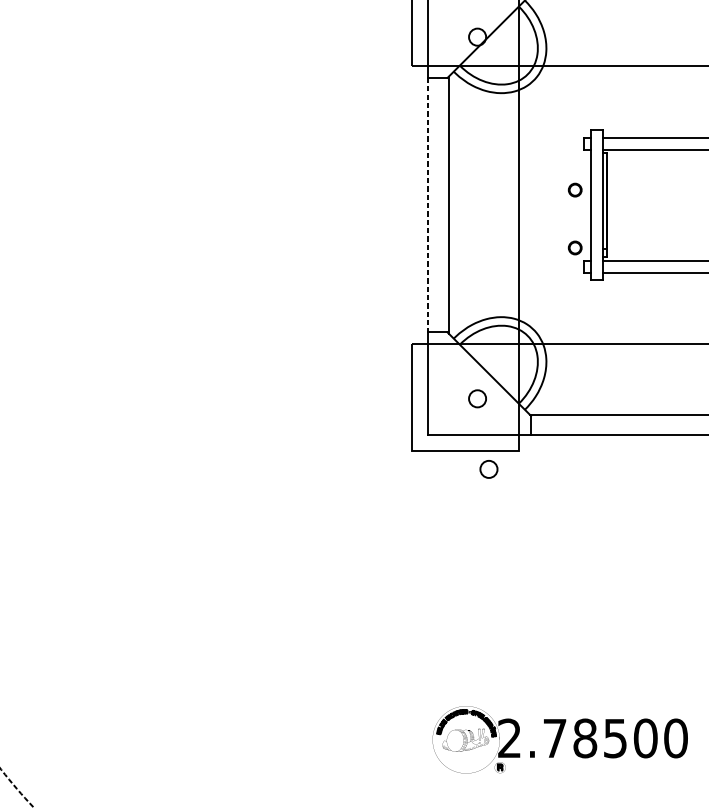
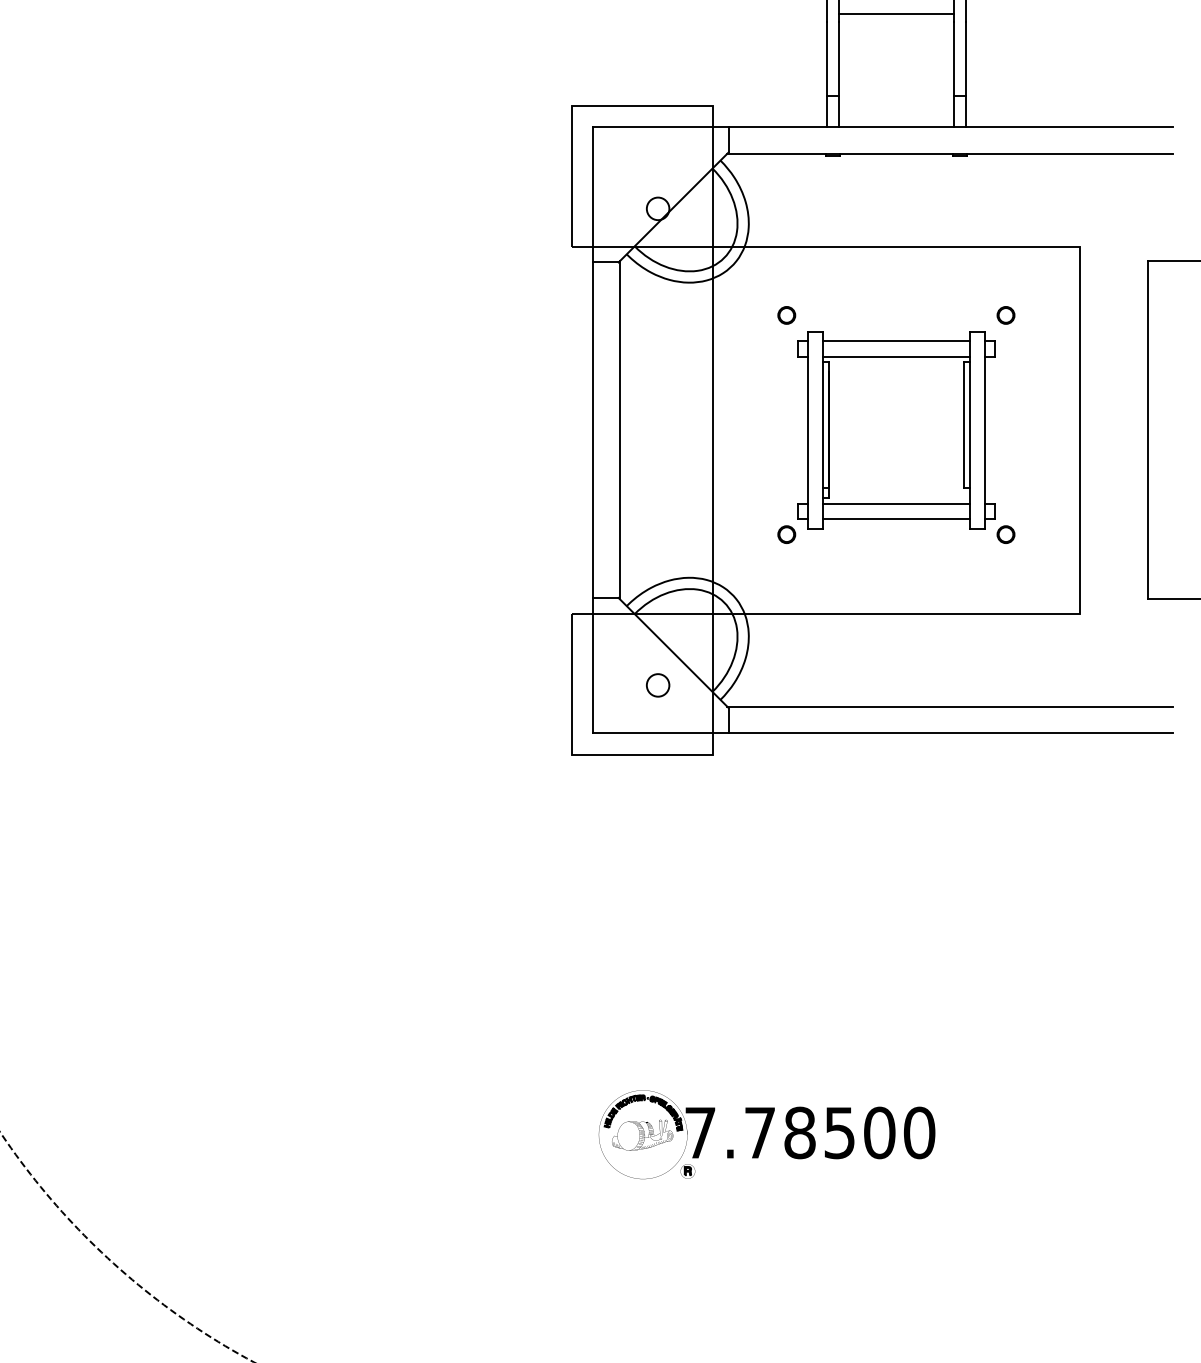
part: (575, 190) -> (786, 315), moved
line: (428, 205) -> (593, 430), dashed -> solid
part: (575, 247) -> (786, 534), moved
circle: (489, 469) -> (673, 778), removed
text: (509, 738) -> (700, 1132), 2.78500 -> 7.78500

